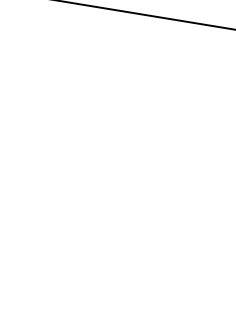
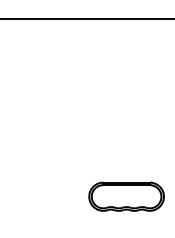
part: (160, 263) -> (126, 196), added

